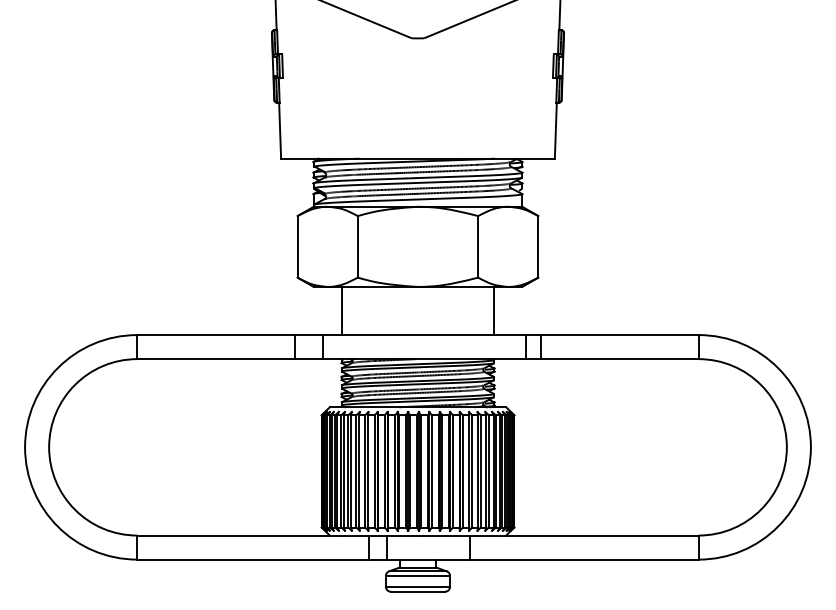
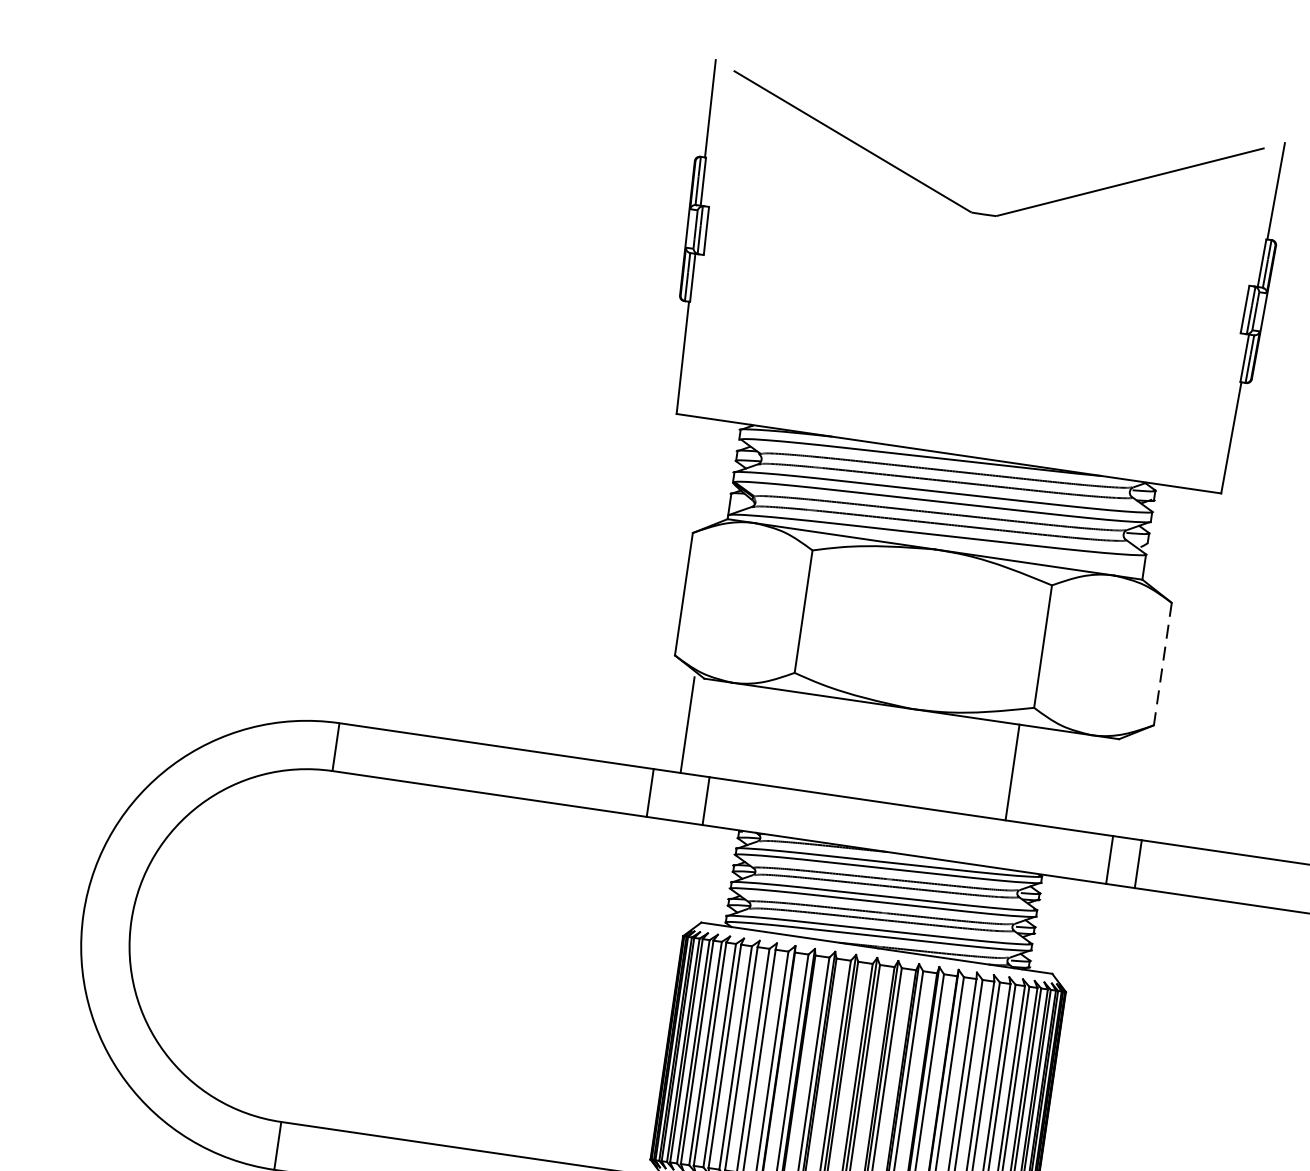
line: (538, 246) -> (1163, 663), solid -> dashed
line: (341, 310) -> (687, 723), moved
line: (494, 310) -> (1013, 771), moved

